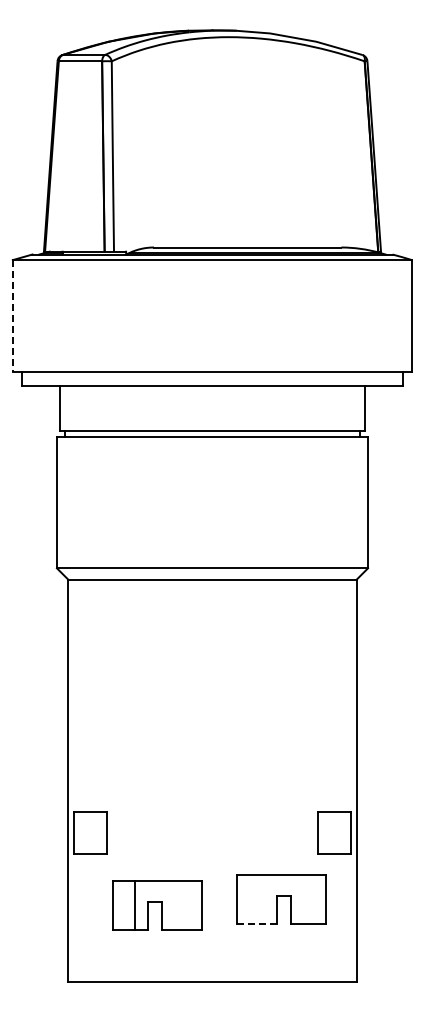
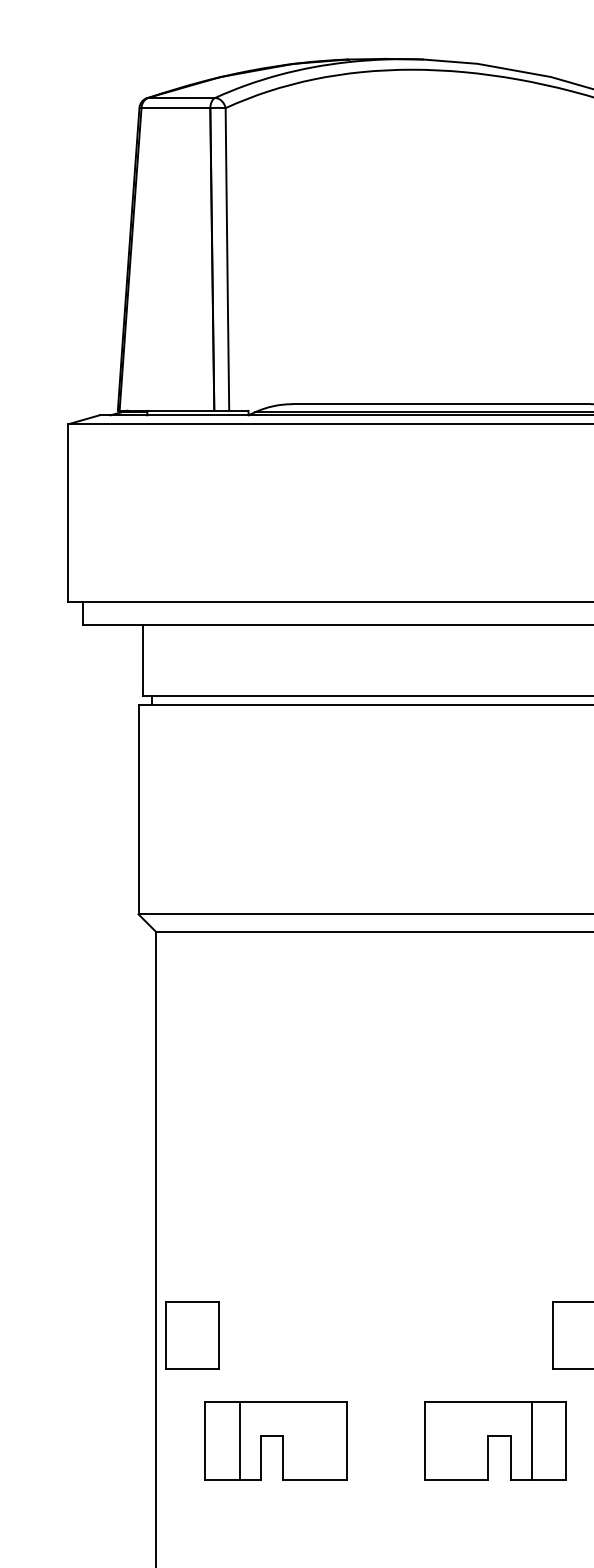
line: (12, 316) -> (67, 513), dashed -> solid
line: (304, 899) -> (532, 1440), added
part: (157, 905) -> (276, 1440), moved
line: (256, 924) -> (455, 1480), dashed -> solid

